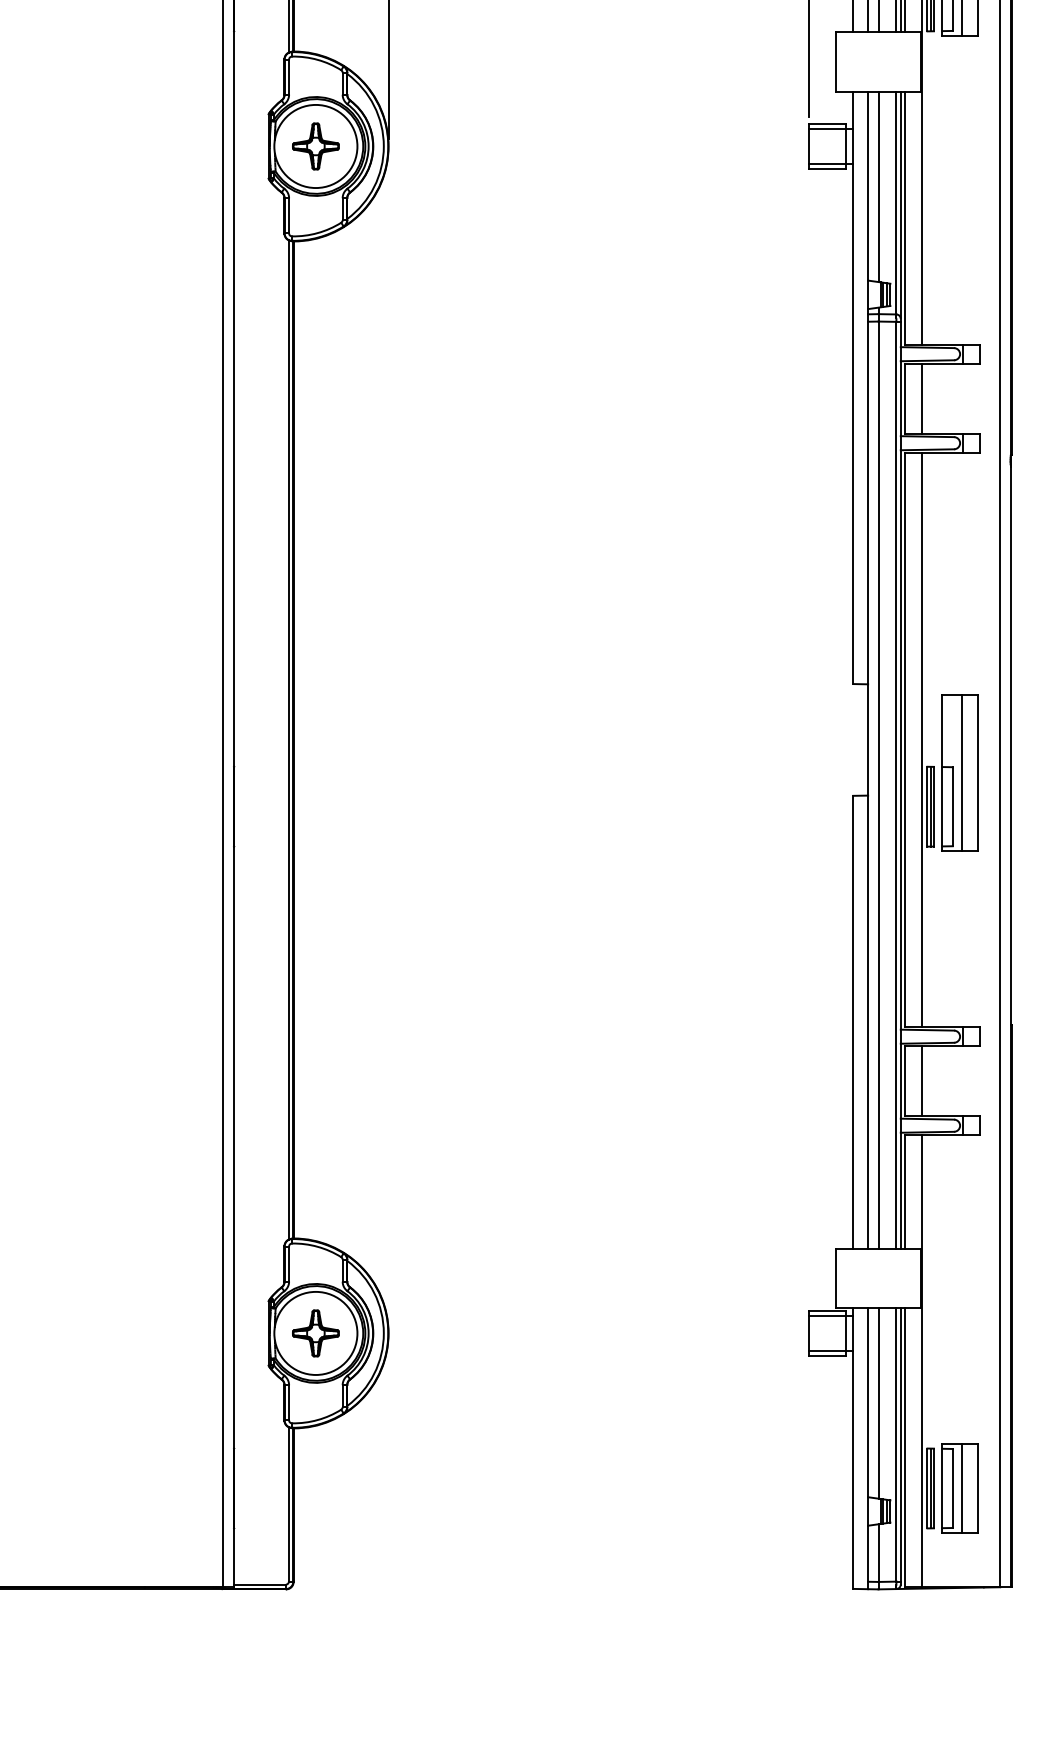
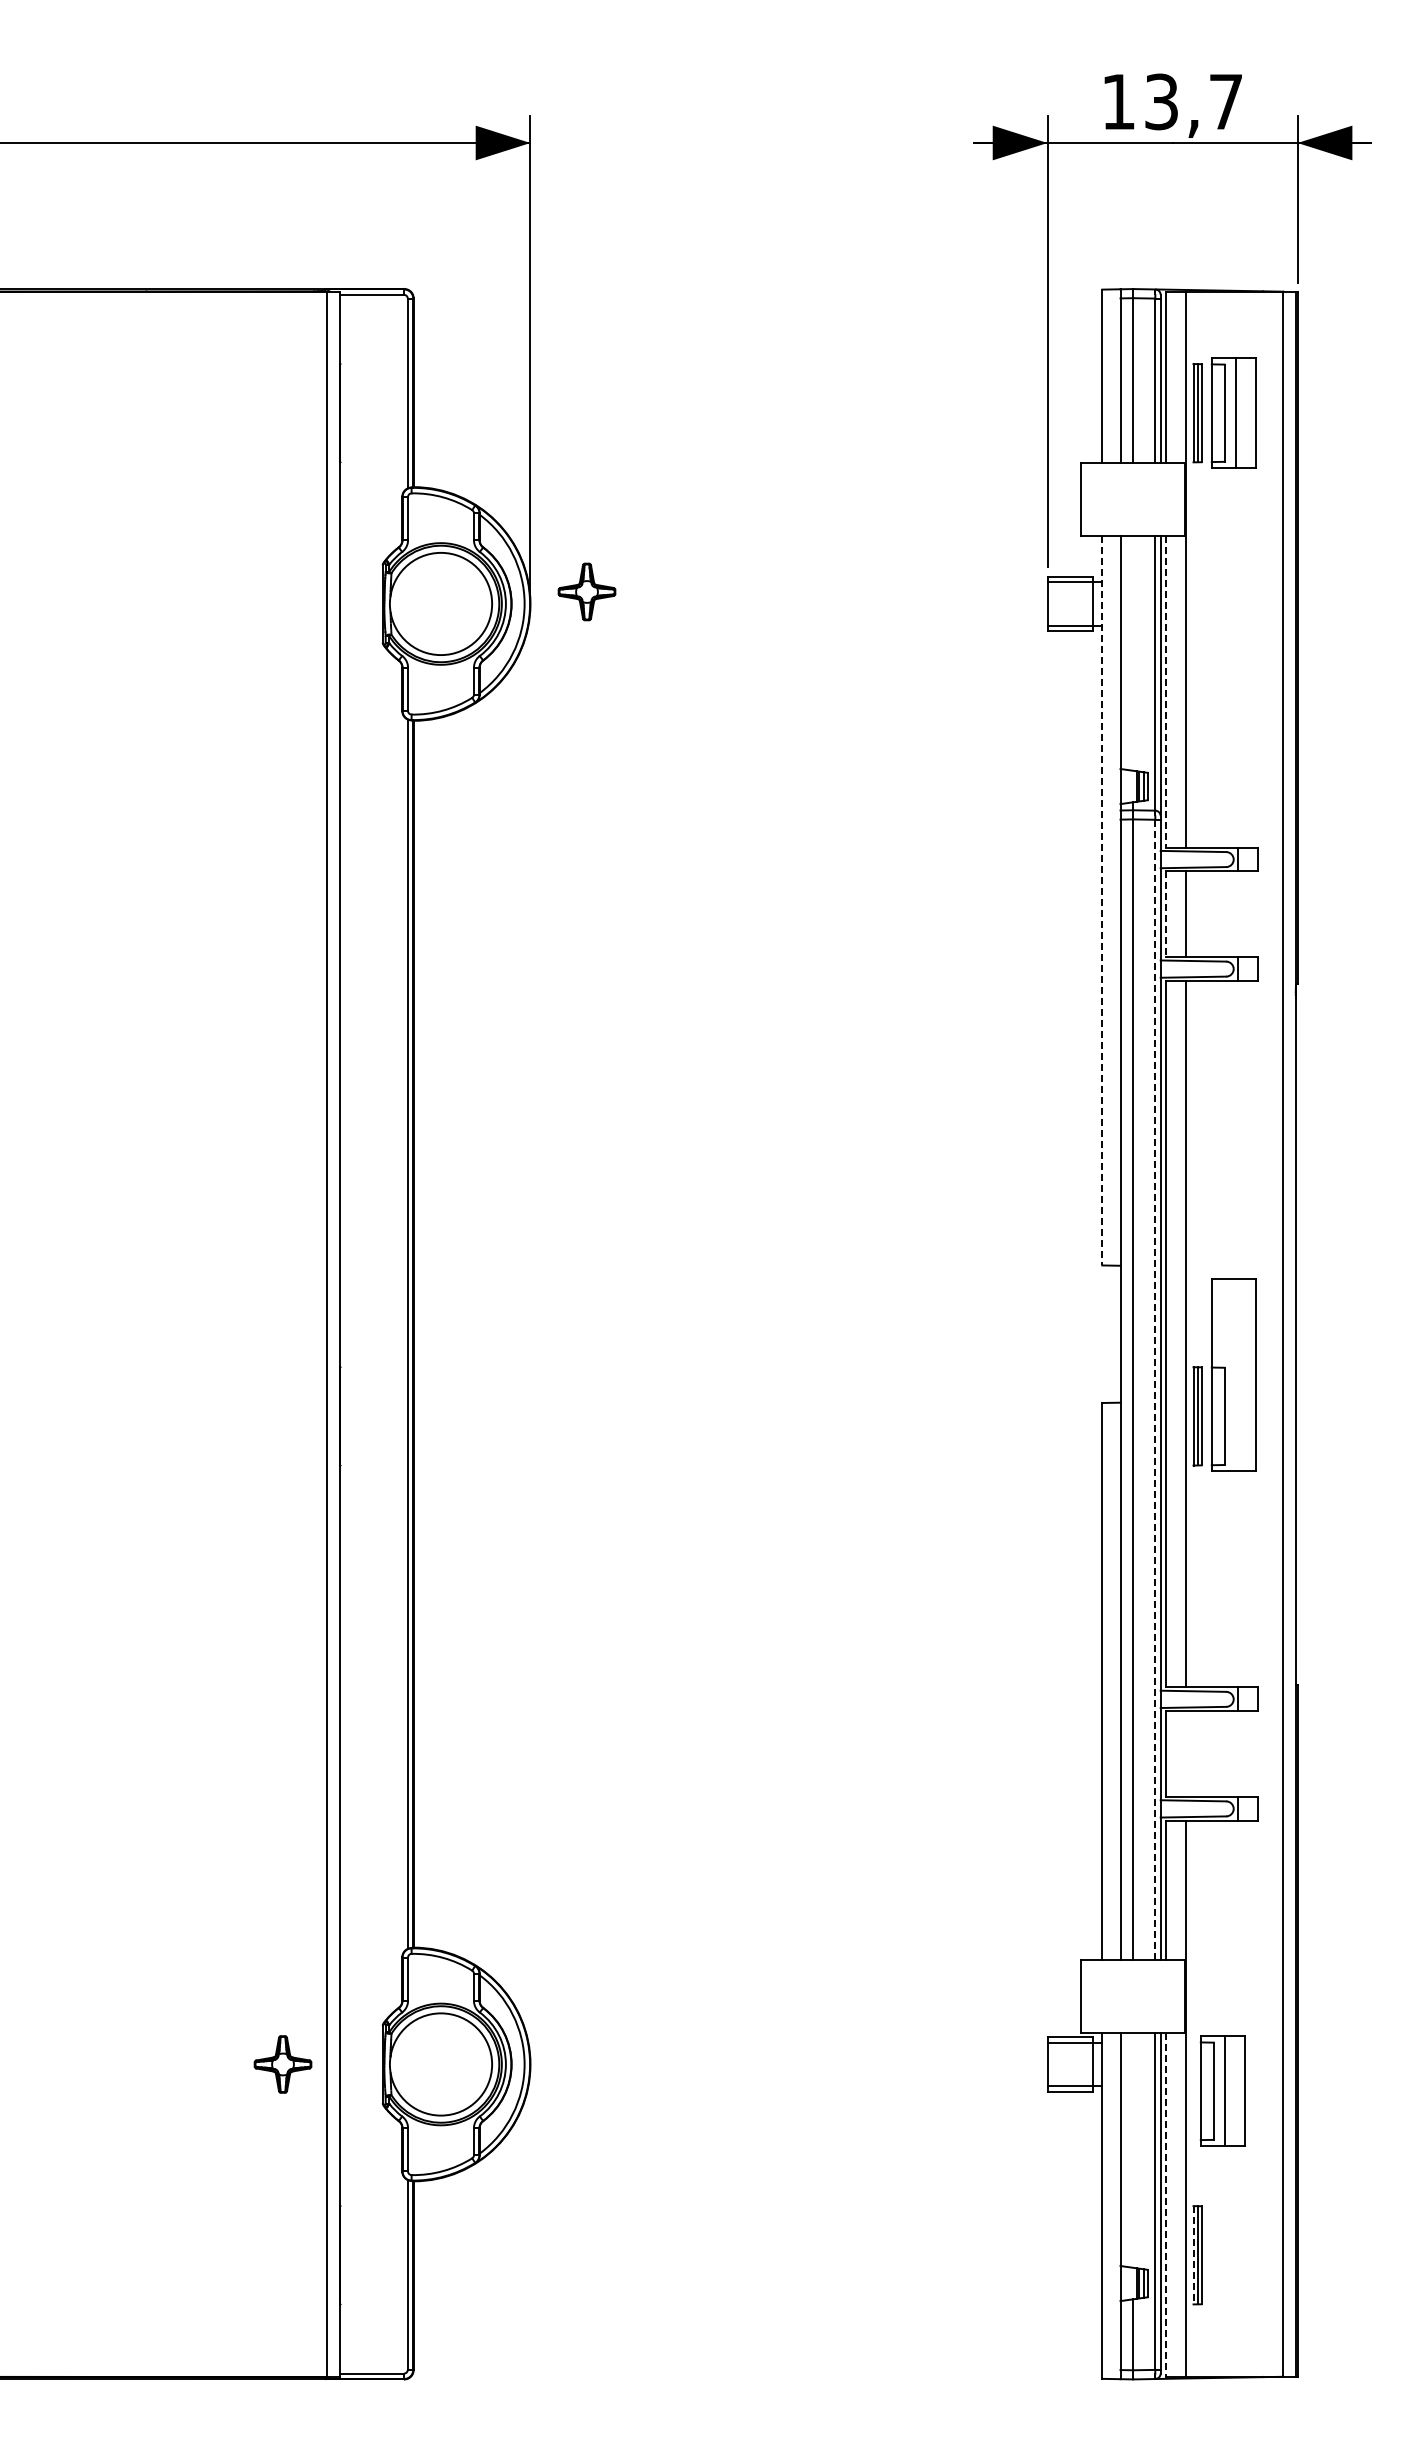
part: (315, 146) -> (586, 591), moved
line: (878, 186) -> (1133, 653), removed
line: (904, 218) -> (1165, 692), solid -> dashed
line: (853, 387) -> (1102, 900), solid -> dashed
line: (904, 398) -> (1165, 914), solid -> dashed
line: (961, 773) -> (1235, 1375), removed
line: (896, 784) -> (1155, 1389), solid -> dashed
line: (921, 1081) -> (1186, 1754), removed
part: (315, 1333) -> (282, 2064), moved
line: (878, 1403) -> (1133, 2150), removed
line: (904, 1448) -> (1165, 2205), solid -> dashed
part: (959, 1487) -> (1222, 2090), moved
line: (927, 1488) -> (1193, 2255), solid -> dashed

